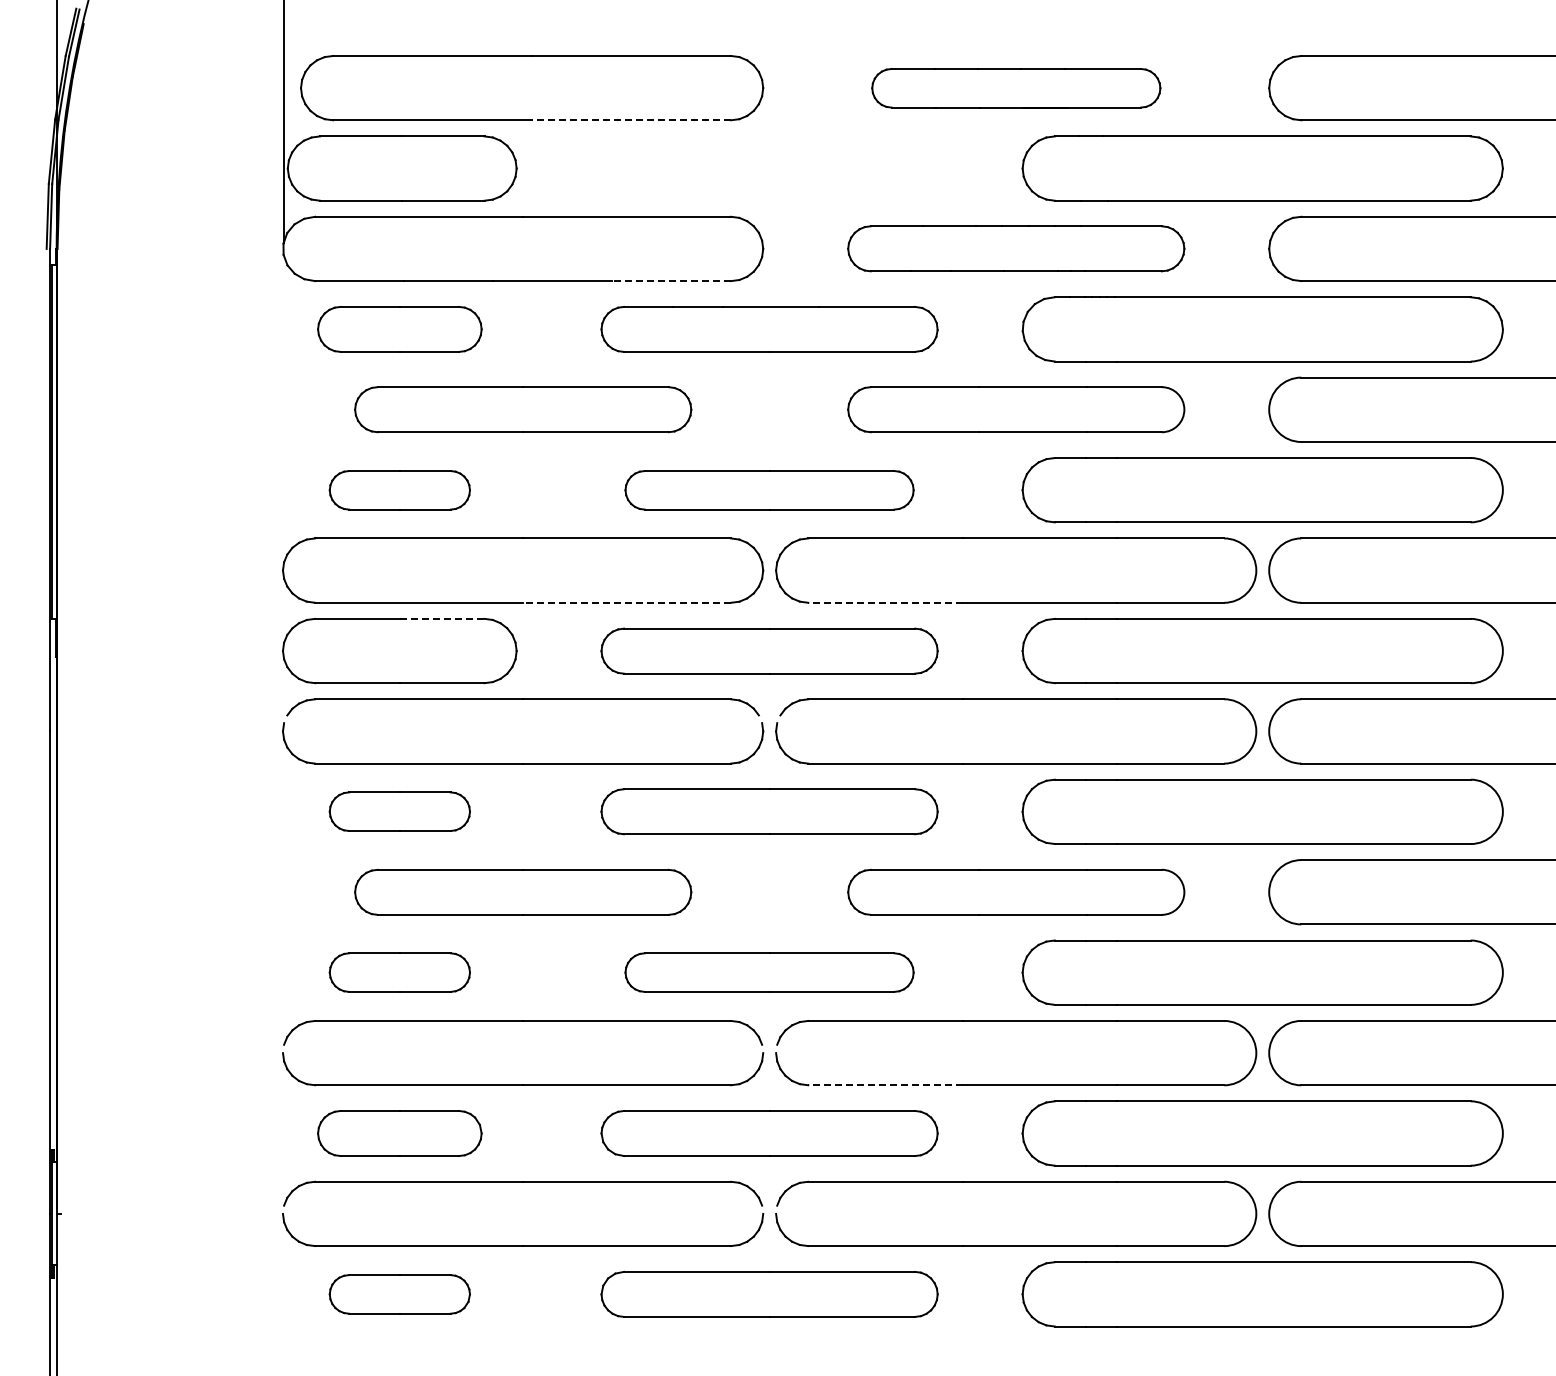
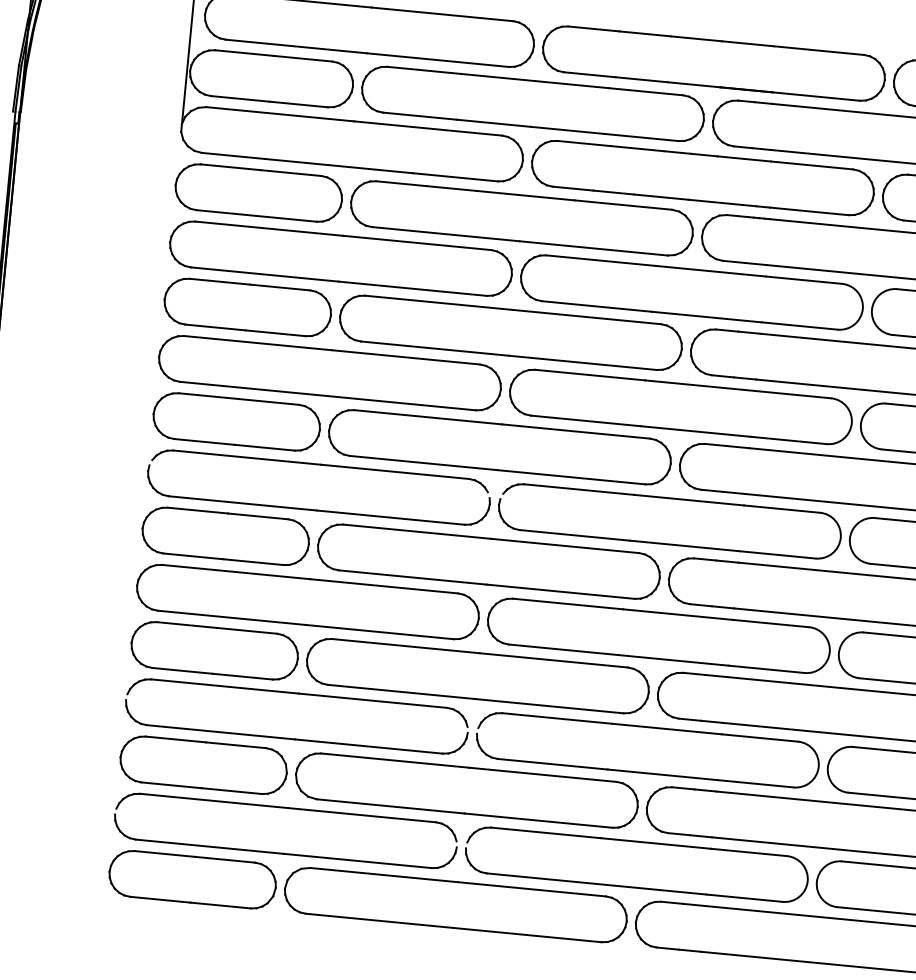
part: (1016, 88) -> (714, 63), size x1.67
line: (631, 120) -> (437, 60), dashed -> solid
part: (769, 168) -> (532, 103), added
part: (1016, 248) -> (703, 177), size x1.43
line: (671, 281) -> (455, 177), dashed -> solid
part: (399, 329) -> (258, 193), size x1.43
part: (769, 329) -> (521, 218), size x1.43
part: (523, 409) -> (341, 258), size x1.43
part: (1016, 409) -> (692, 292), size x1.43
part: (399, 490) -> (247, 307), size x1.67
part: (769, 490) -> (510, 333), size x1.67
line: (626, 602) -> (401, 402), dashed -> solid
line: (885, 602) -> (585, 420), dashed -> solid
line: (442, 618) -> (269, 401), dashed -> solid
part: (769, 651) -> (499, 447), size x1.43
part: (399, 811) -> (225, 536), size x1.67
part: (769, 811) -> (488, 561), size x1.43
part: (523, 892) -> (308, 602), size x1.43
part: (1016, 892) -> (659, 636), size x1.43
part: (399, 972) -> (214, 650), size x1.67
part: (769, 972) -> (477, 676), size x1.67
line: (885, 1085) -> (552, 764), dashed -> solid
part: (399, 1133) -> (203, 765), size x1.43
part: (769, 1133) -> (466, 790), size x1.43
part: (399, 1294) -> (192, 879), size x1.67
part: (769, 1294) -> (455, 905), size x1.43

